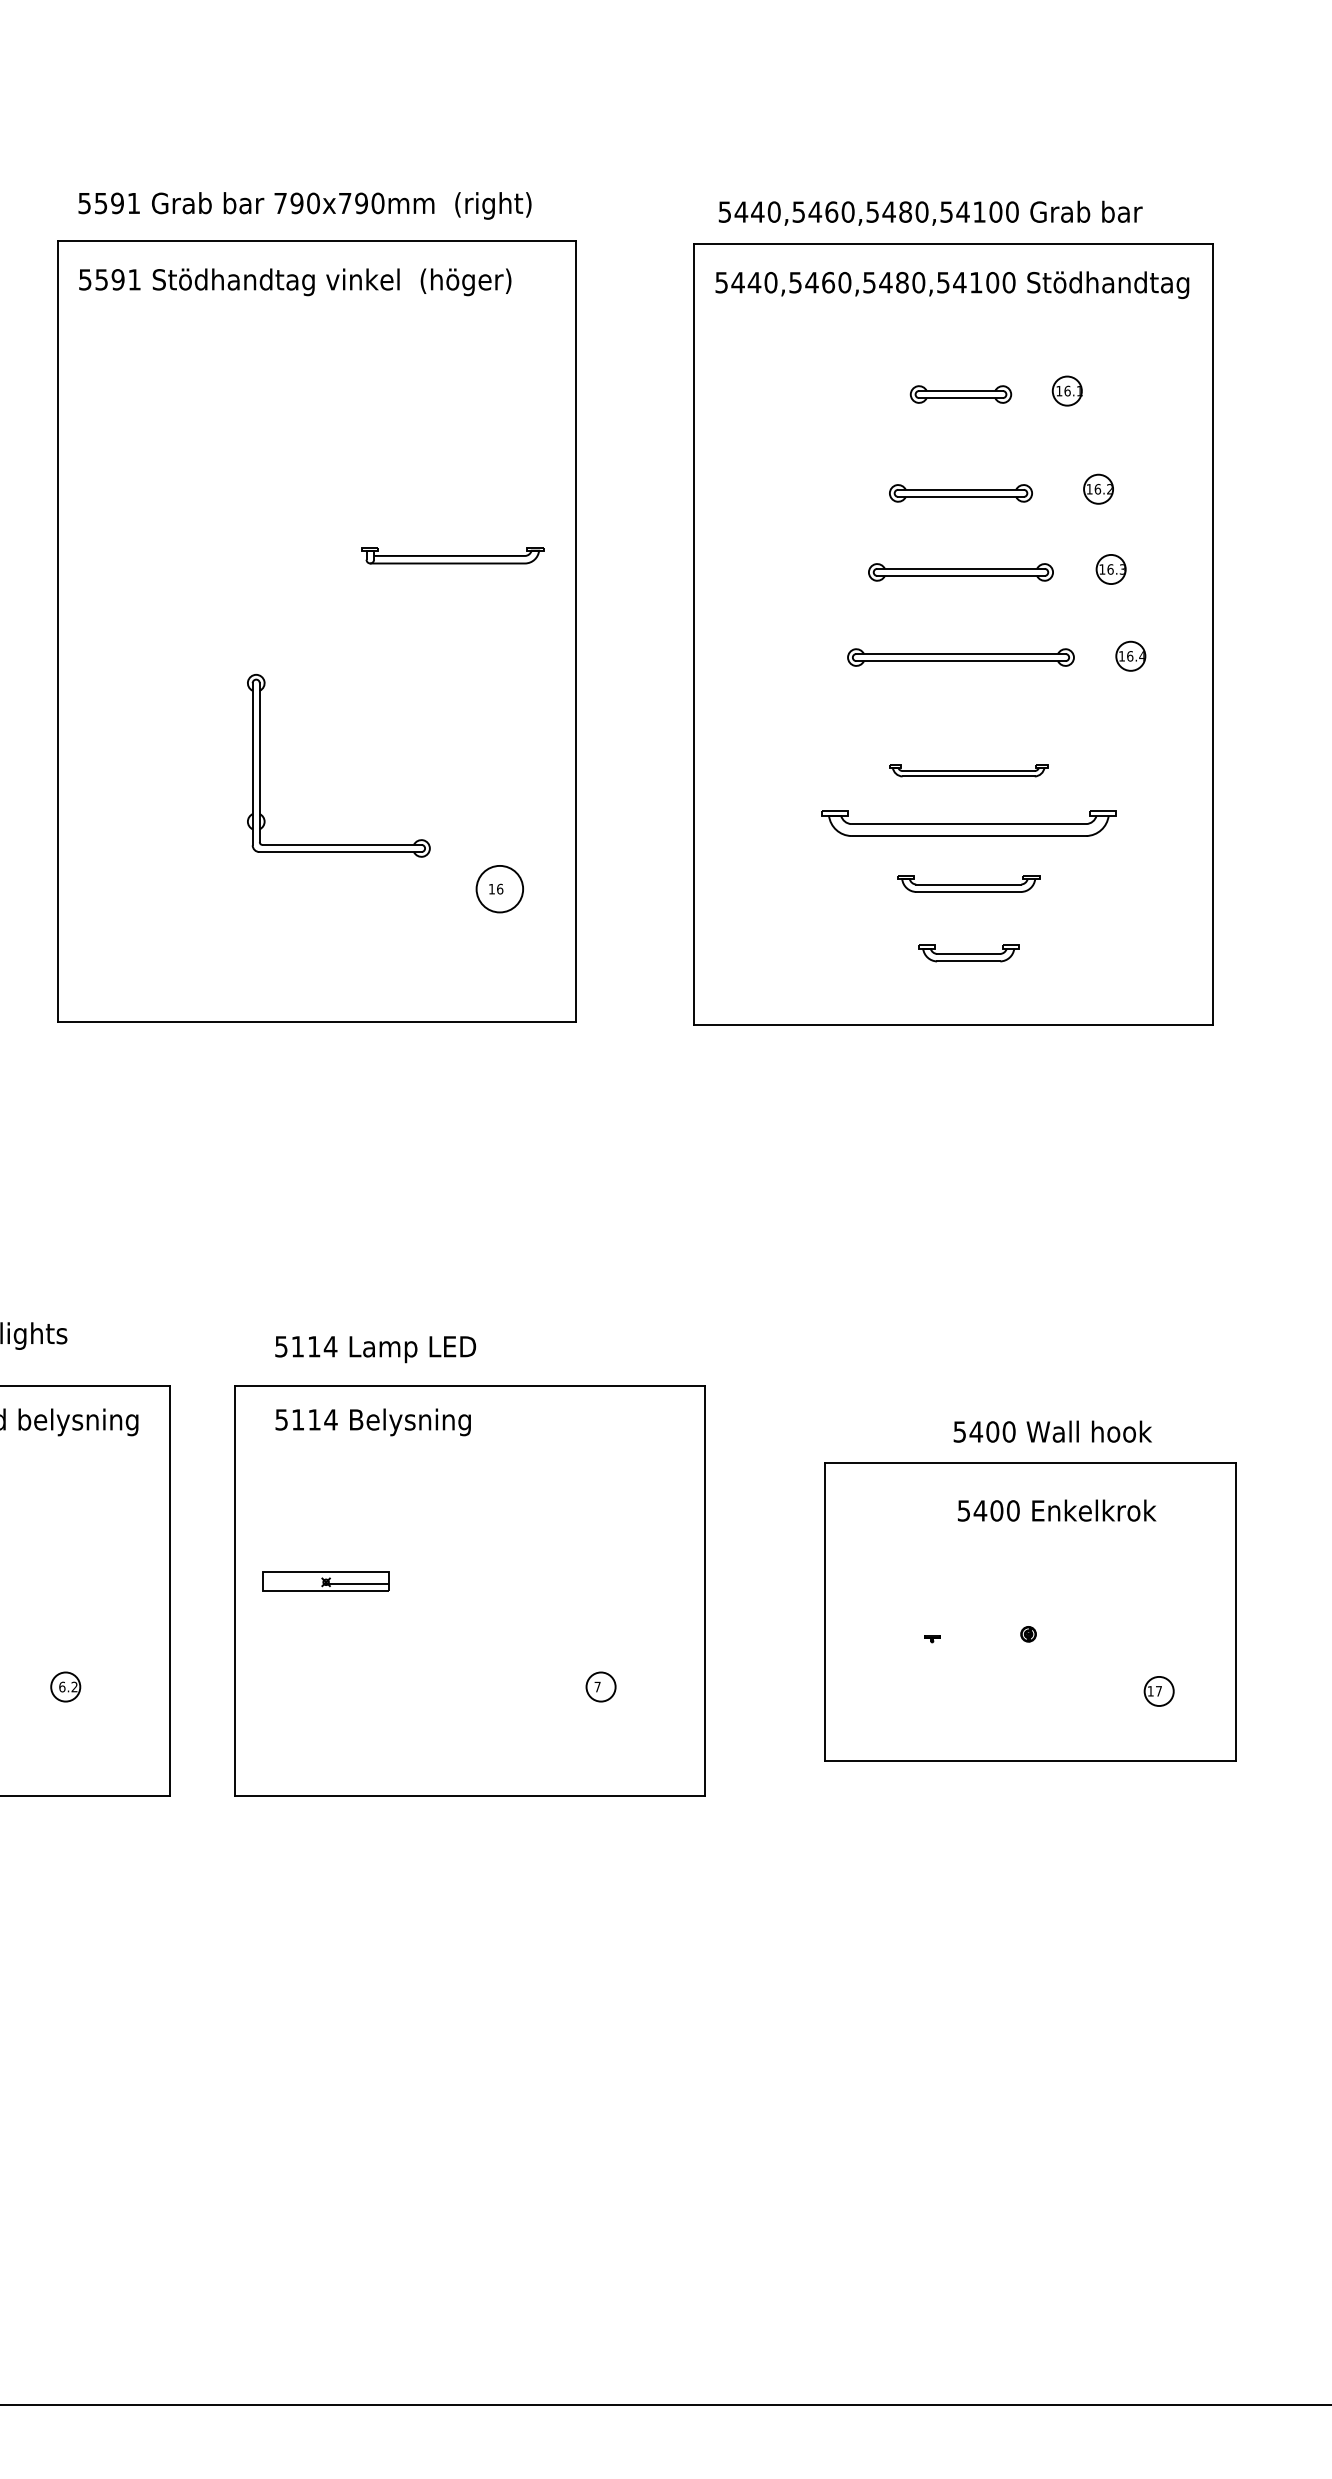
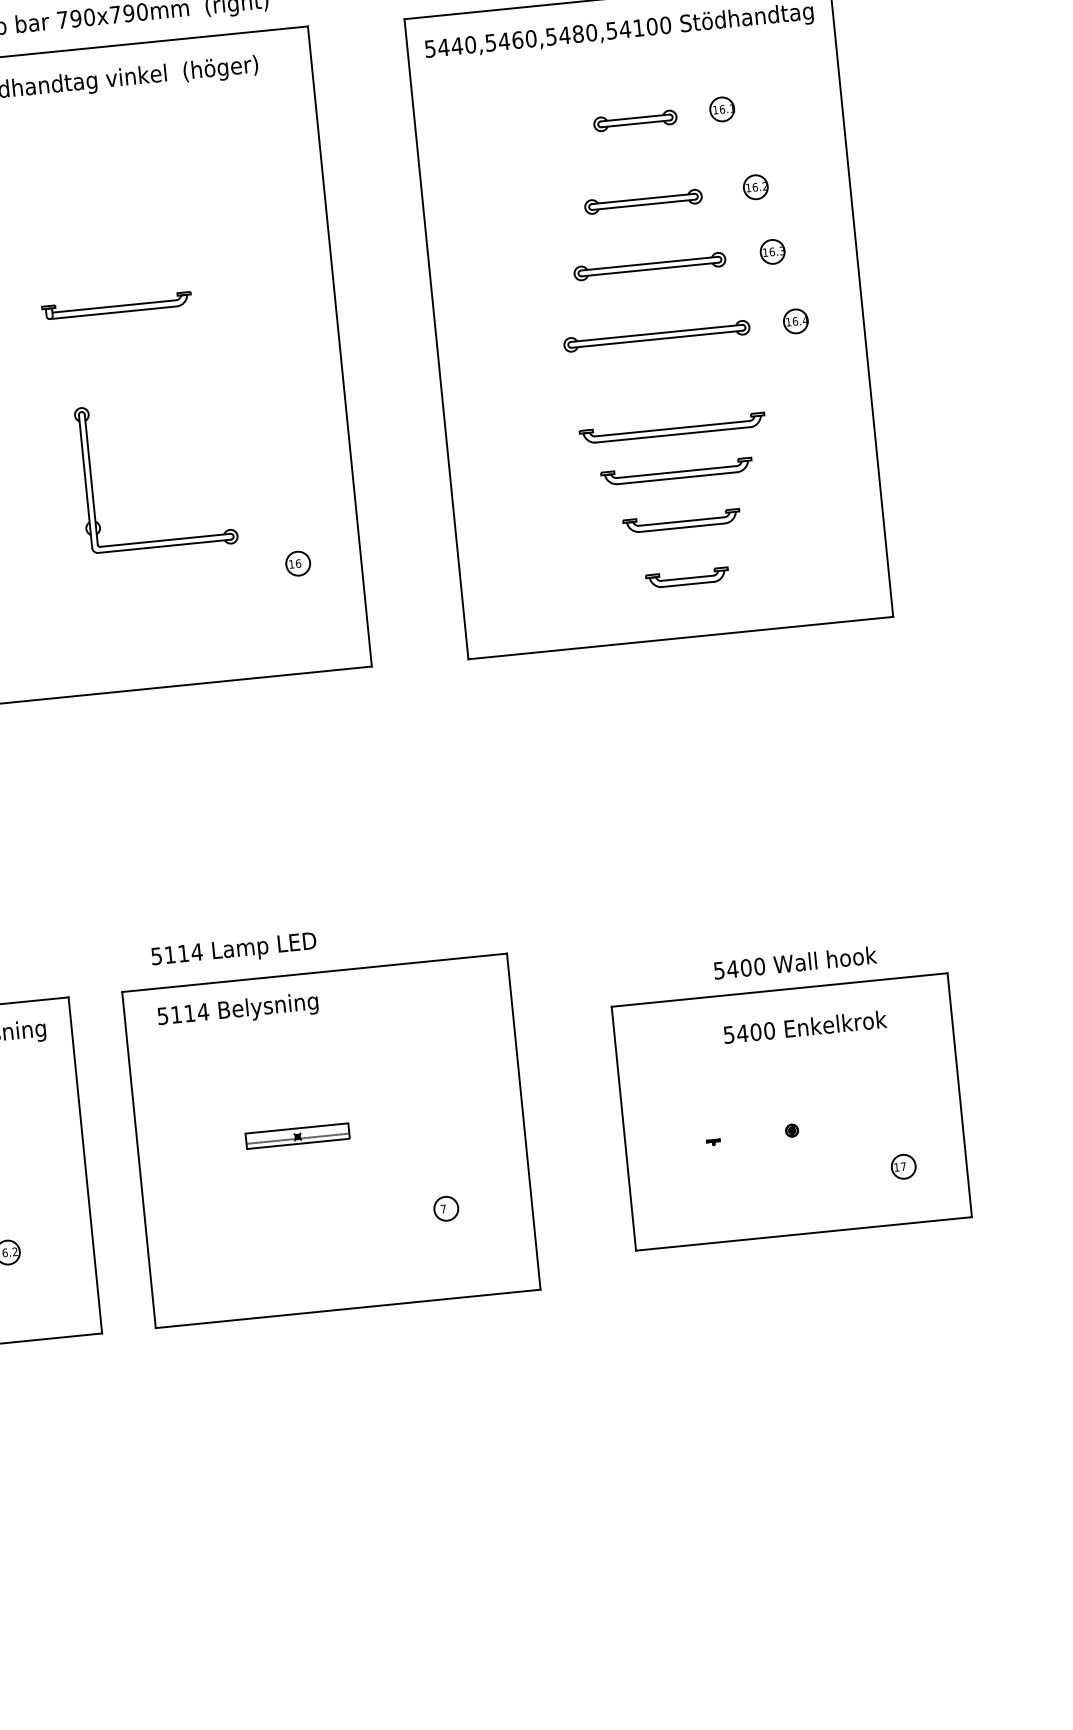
part: (452, 555) -> (116, 305), moved
part: (968, 770) -> (672, 428), size x1.43
part: (968, 823) -> (676, 471), size x0.62
circle: (499, 888) -> (297, 563), size x0.62
part: (325, 1581) -> (297, 1136), moved

